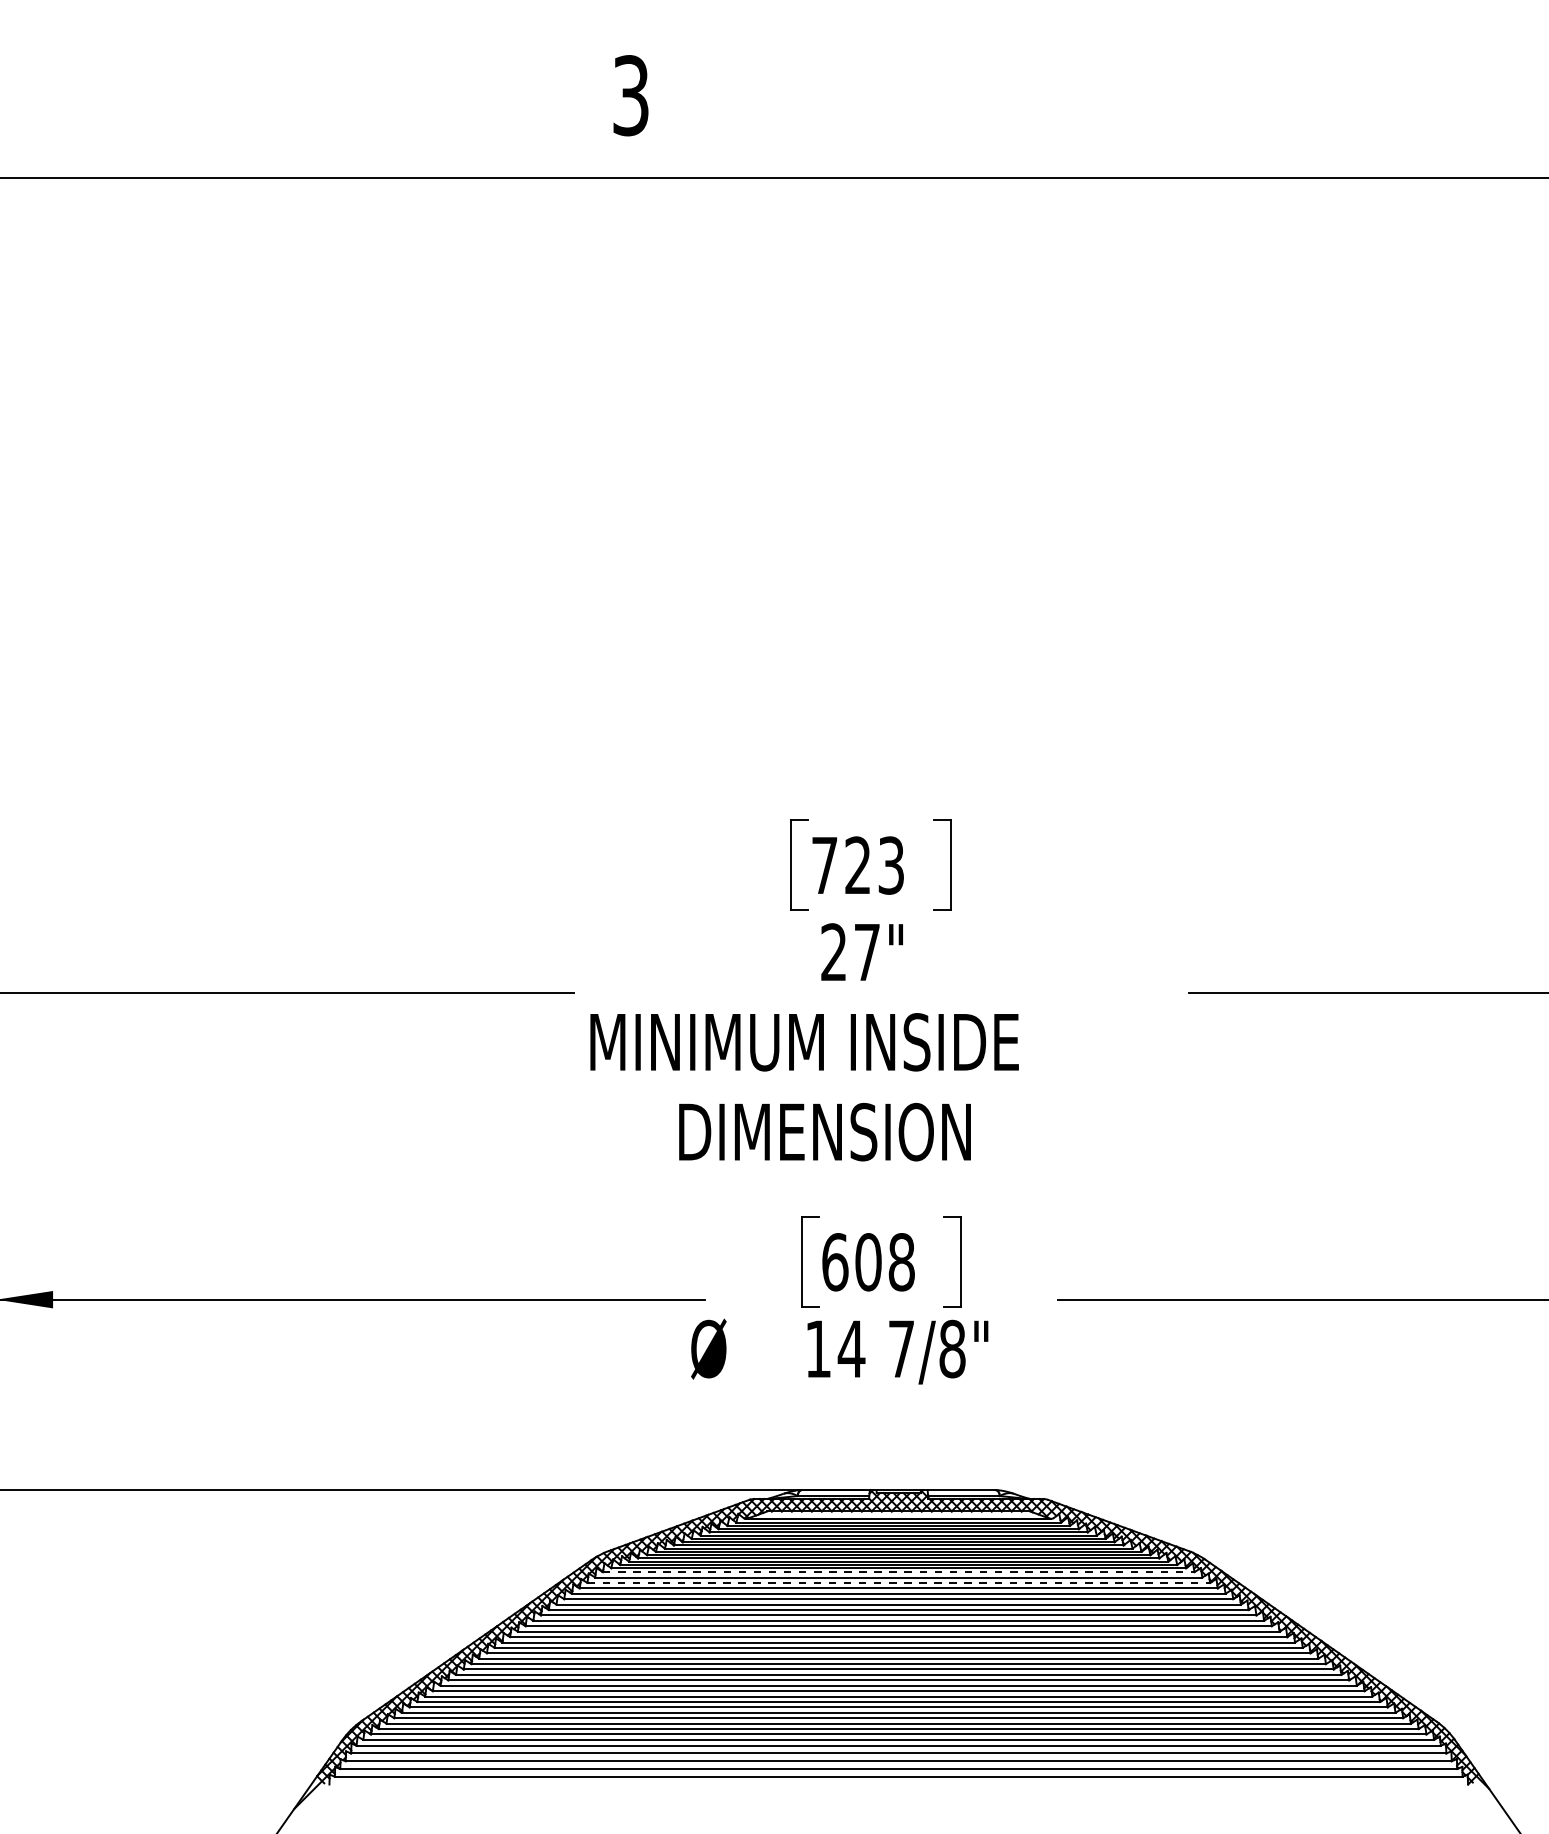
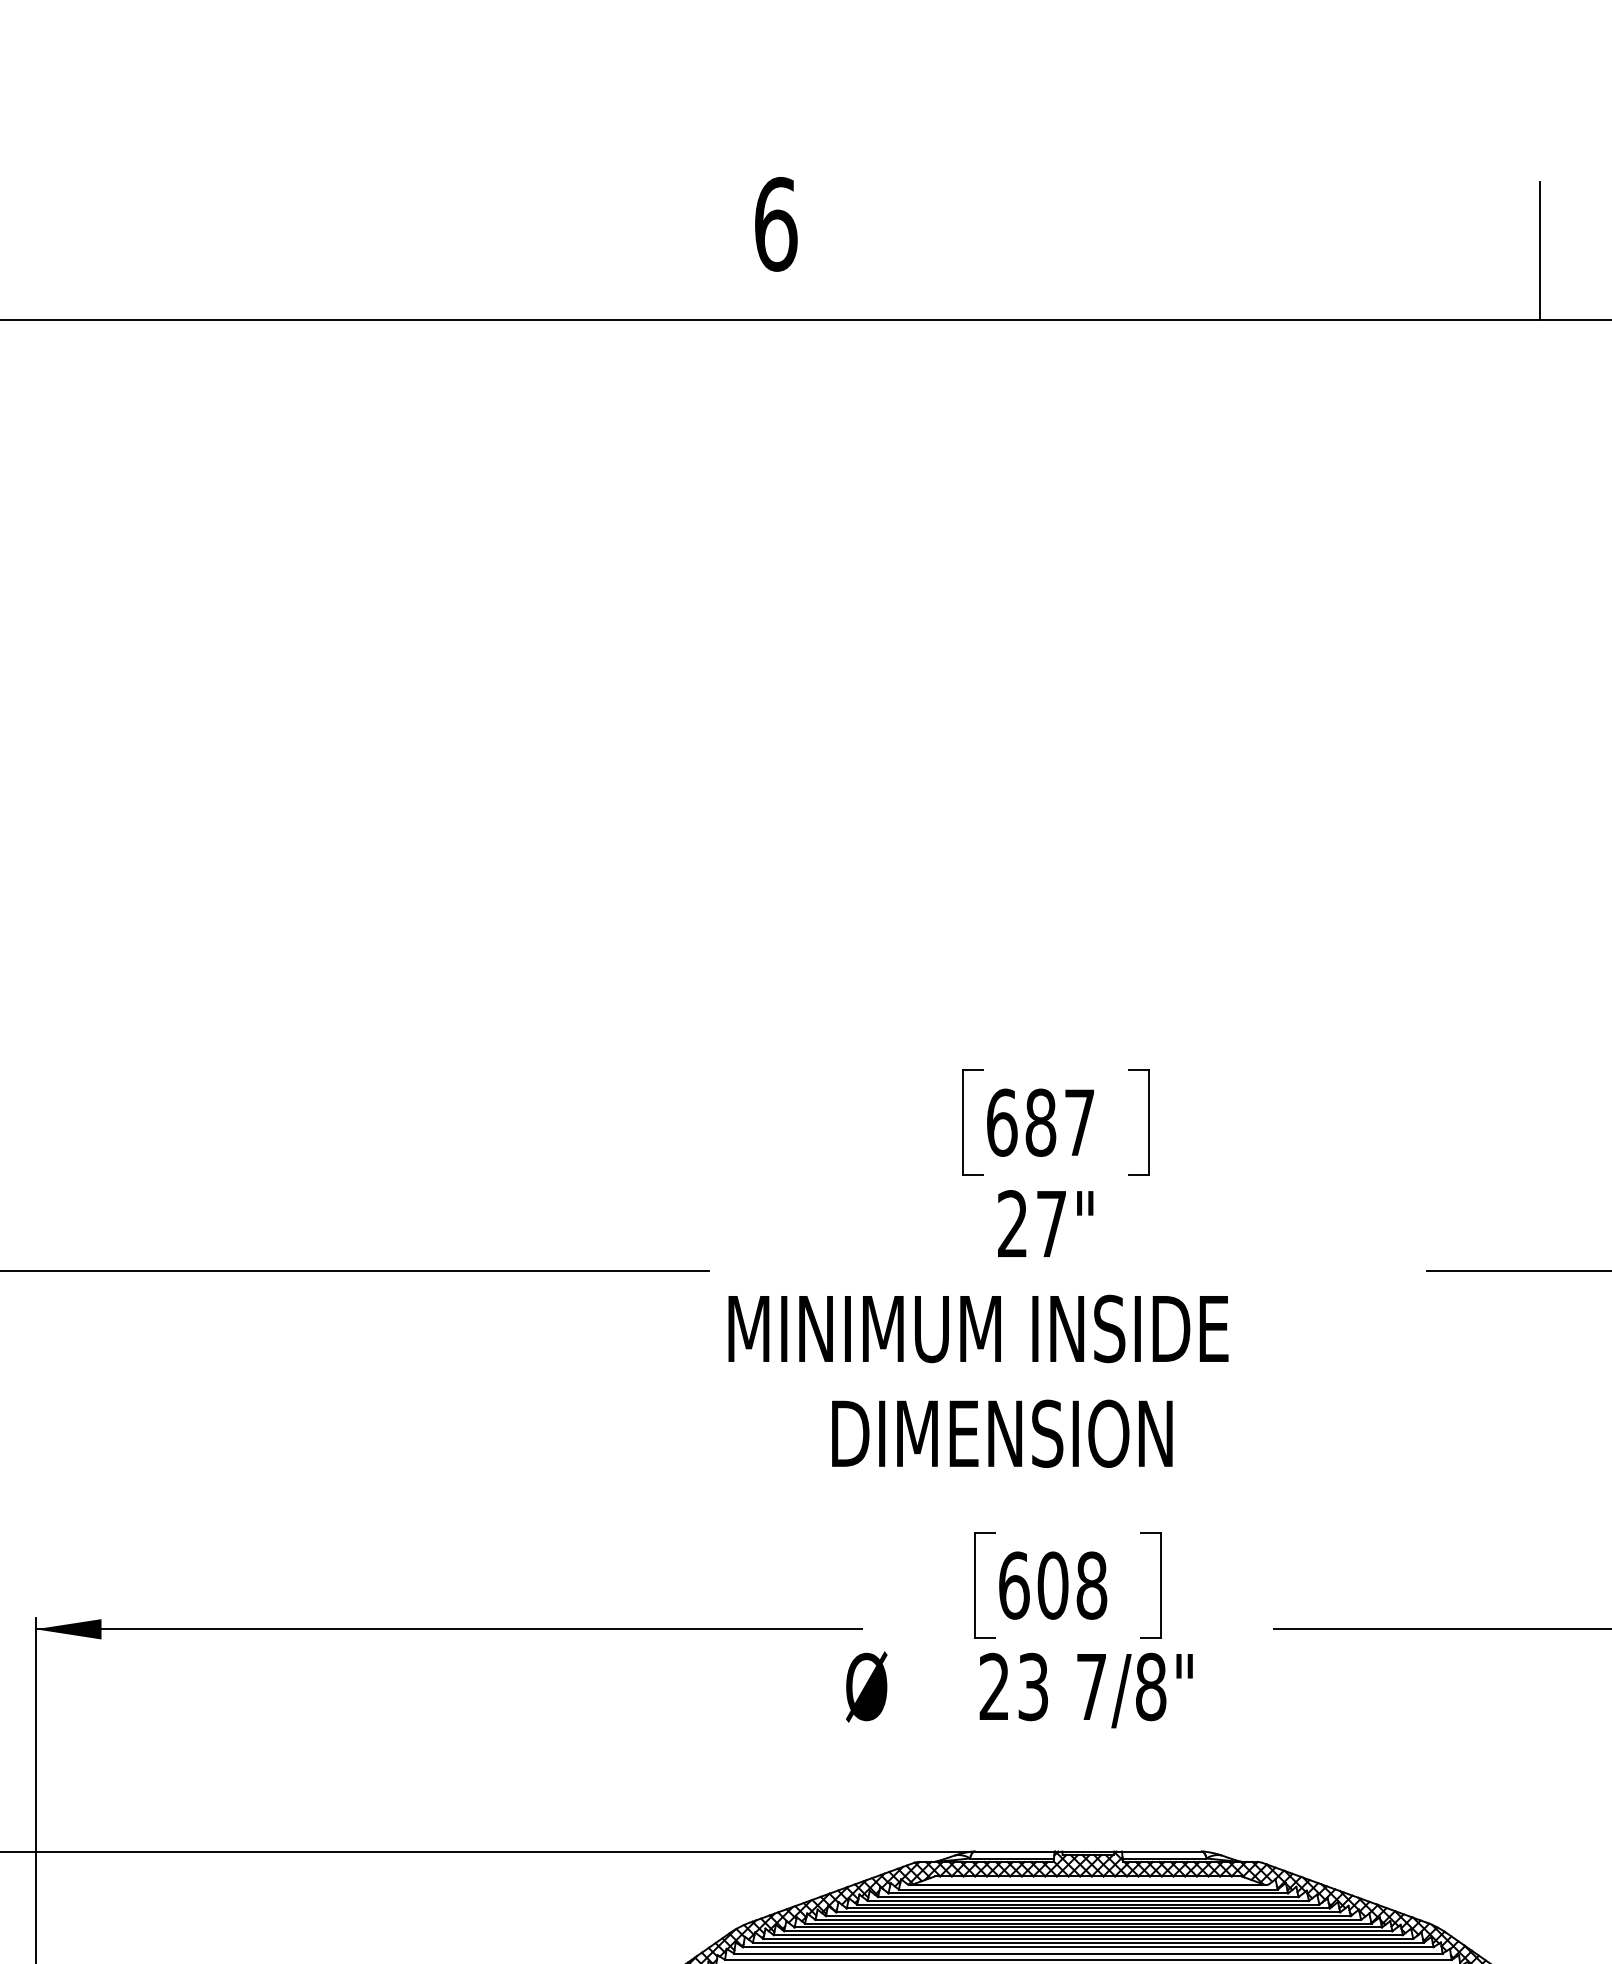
text: (631, 95) -> (776, 224), 3 -> 6
line: (1285, 118) -> (1539, 250), added
text: (857, 865) -> (1040, 1122), 723 -> 687
text: (835, 1348) -> (1014, 1686), 14 -> 23
line: (898, 1572) -> (1088, 1947), dashed -> solid
line: (899, 1582) -> (1089, 1959), dashed -> solid

